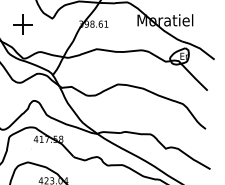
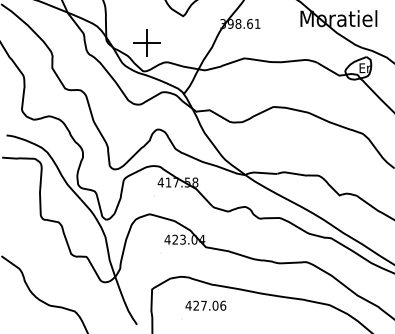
part: (22, 24) -> (146, 42), moved

